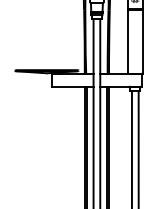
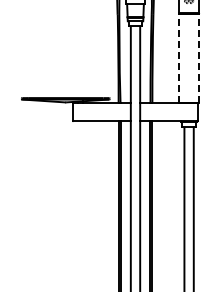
line: (128, 41) -> (179, 58), solid -> dashed
line: (142, 41) -> (199, 58), solid -> dashed

